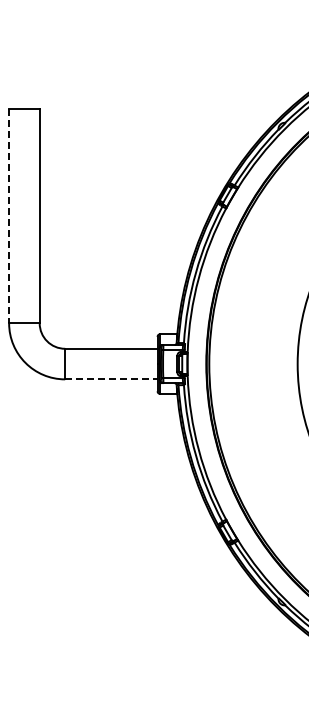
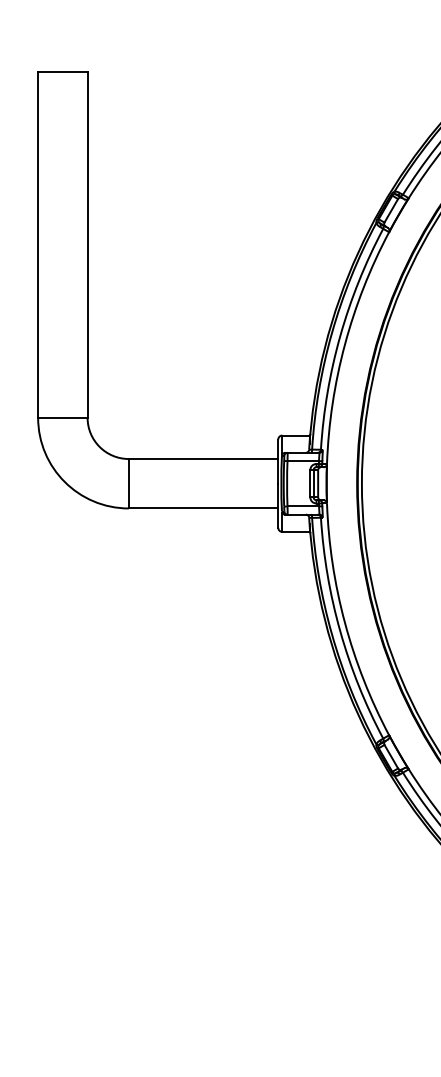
line: (9, 216) -> (38, 245), dashed -> solid
line: (111, 379) -> (203, 508), dashed -> solid

